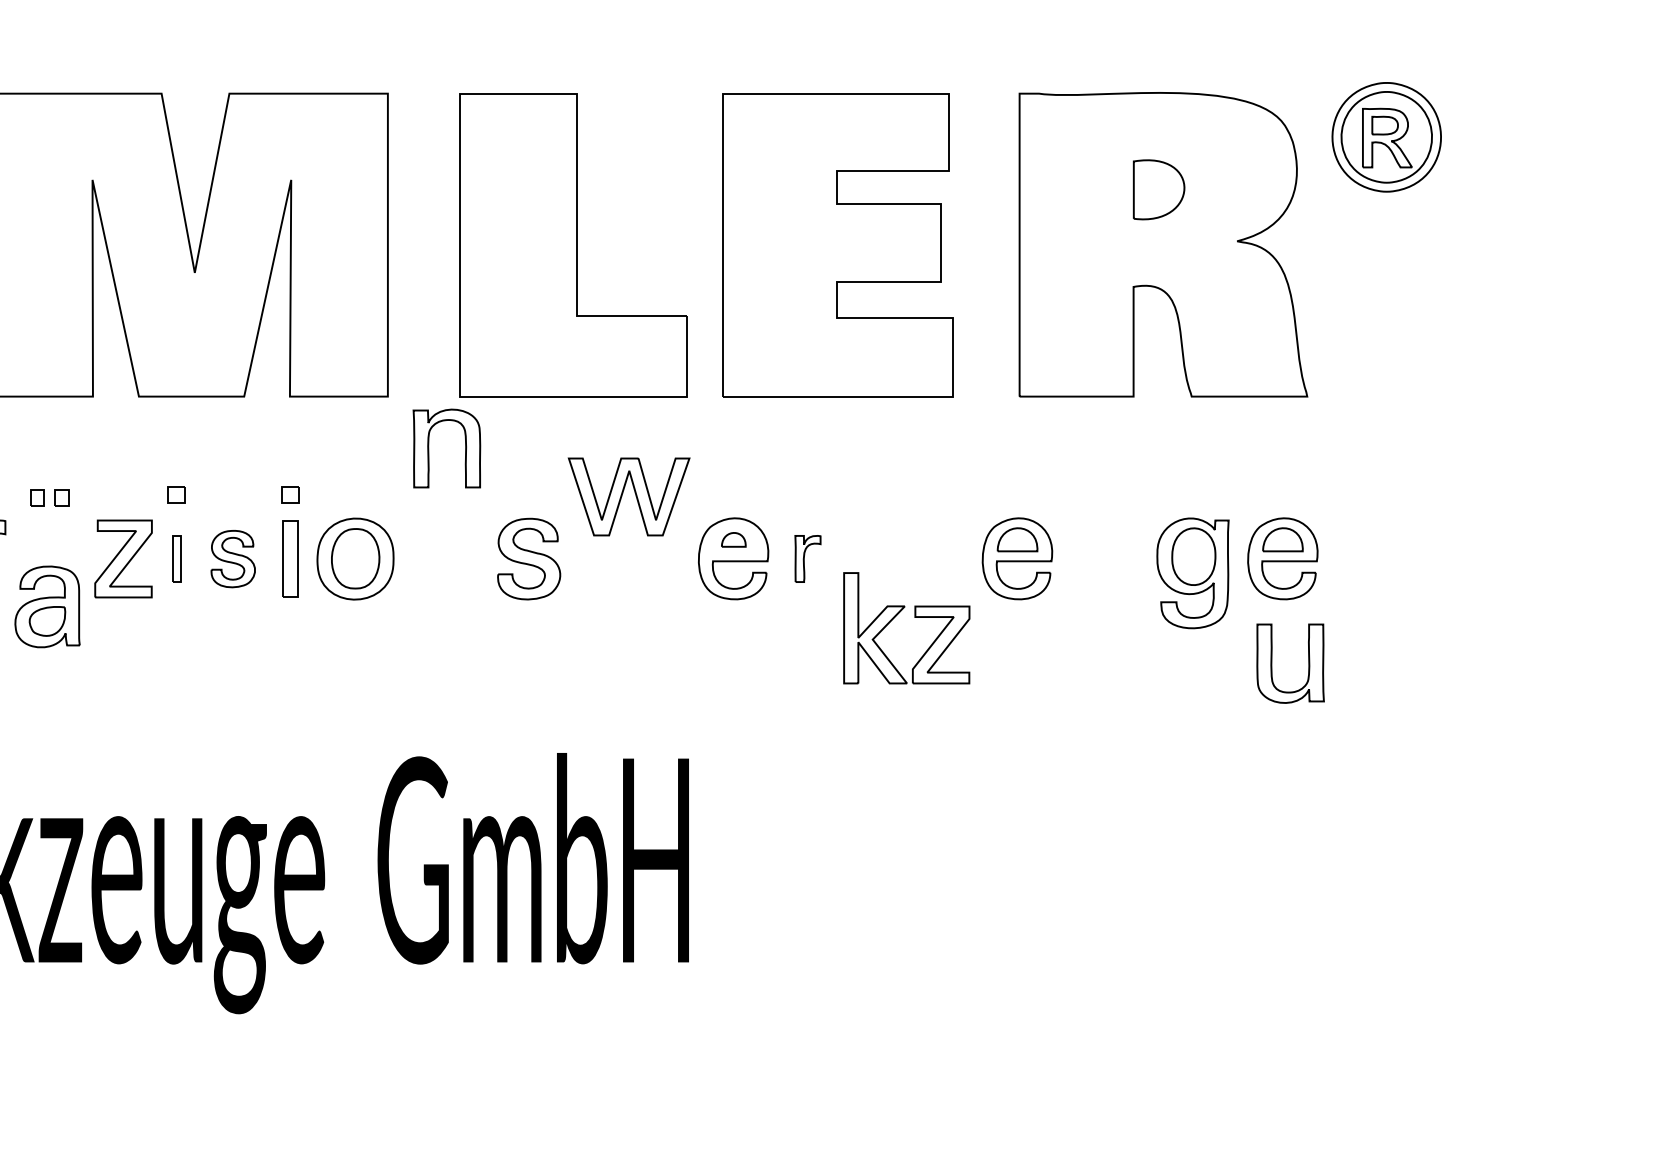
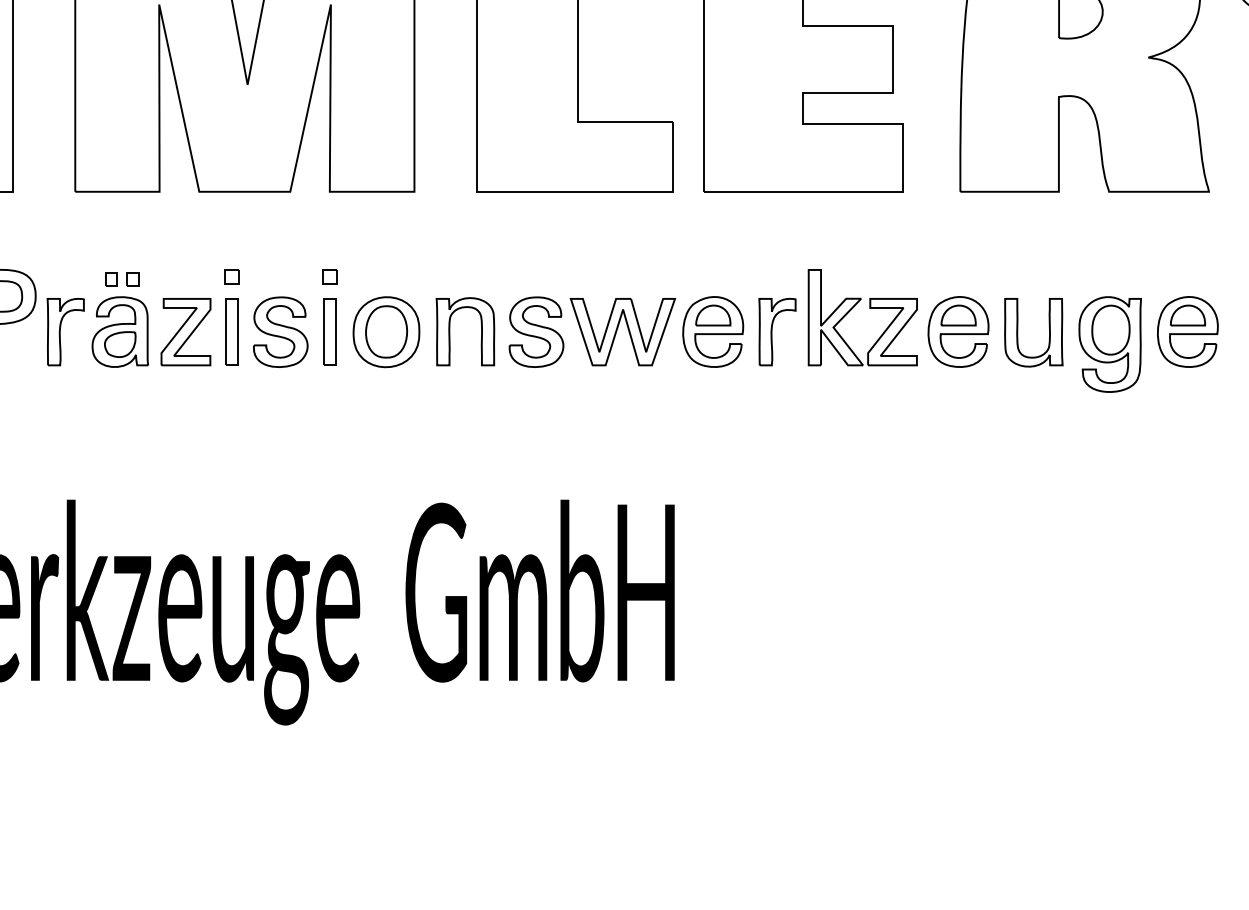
part: (429, 448) -> (450, 331), moved
part: (628, 496) -> (622, 331), moved
part: (733, 539) -> (713, 315), size x1.67
part: (176, 558) -> (231, 331), size x1.67
part: (233, 558) -> (281, 331), size x1.43
part: (807, 558) -> (777, 331), size x1.67
part: (47, 606) -> (120, 331), moved
part: (914, 617) -> (869, 308), moved
part: (1272, 663) -> (1018, 332), moved

